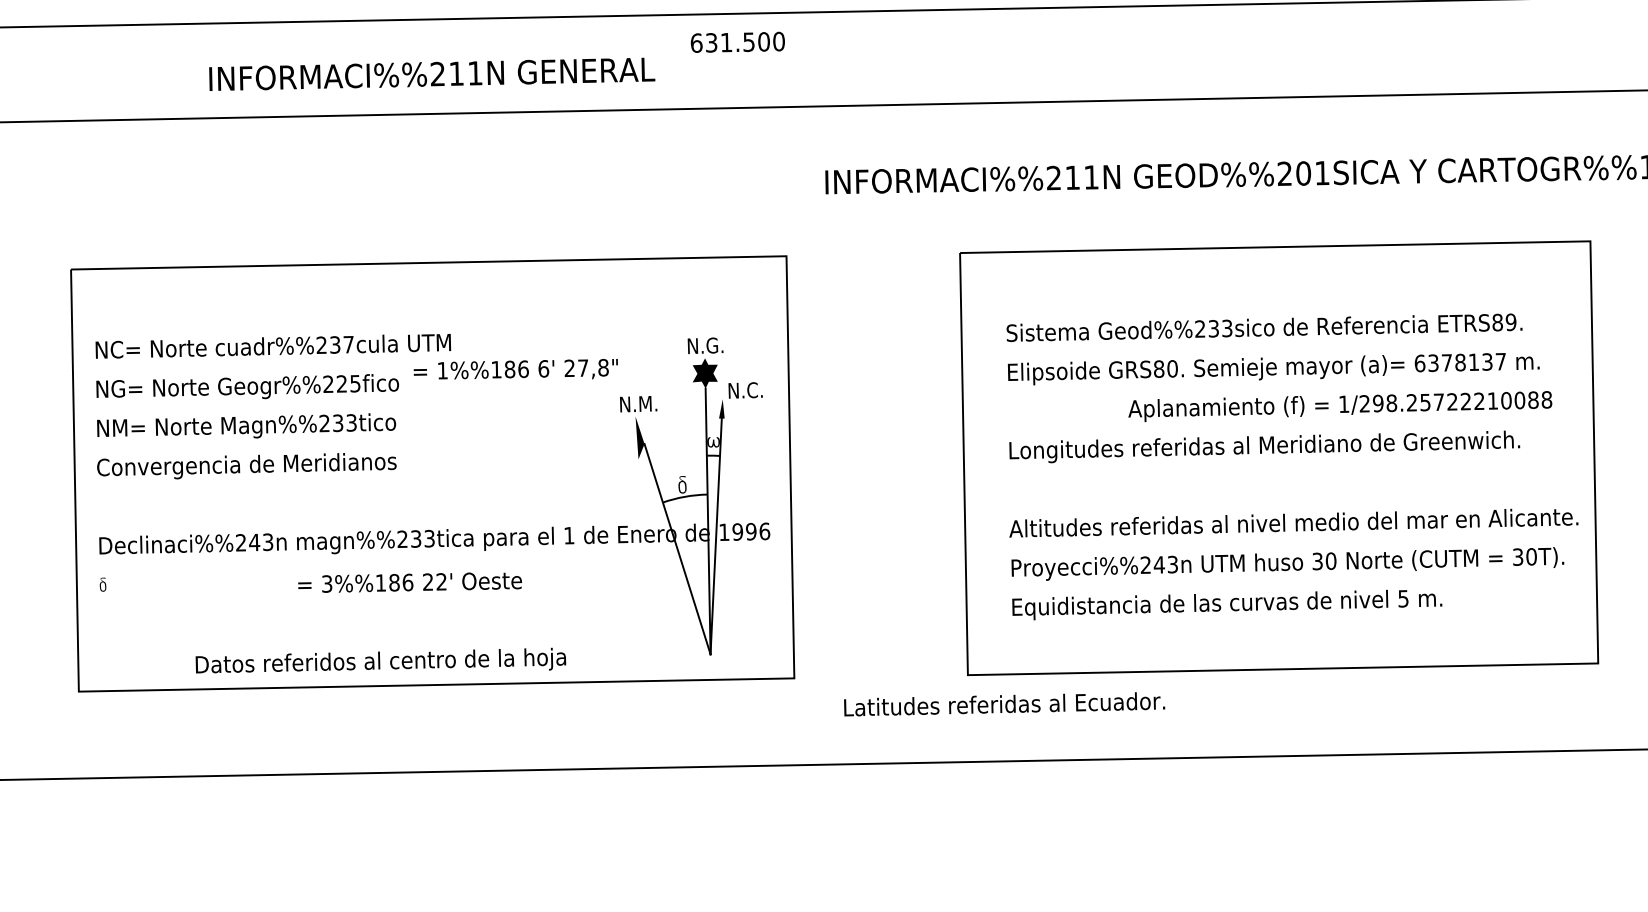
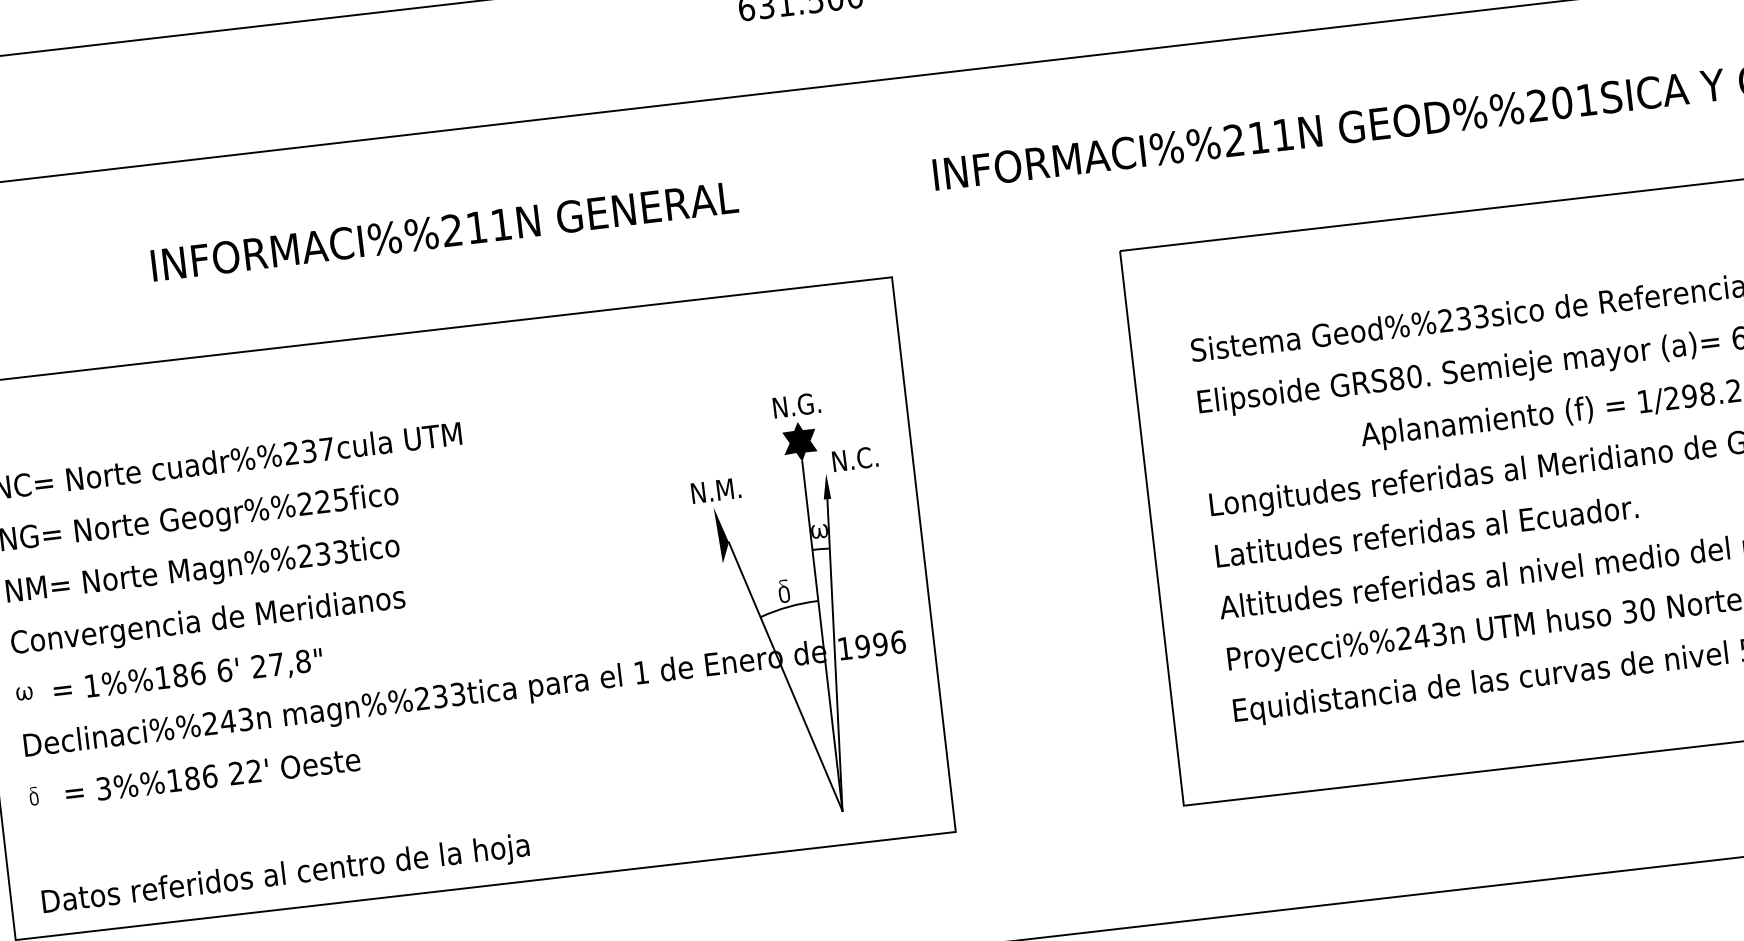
text: (432, 73) -> (445, 230), moved
text: (515, 369) -> (187, 674), moved
fill: (103, 506) -> (24, 693), added
text: (409, 582) -> (211, 776), moved
text: (380, 660) -> (285, 872), moved
text: (1004, 704) -> (1426, 531), moved

